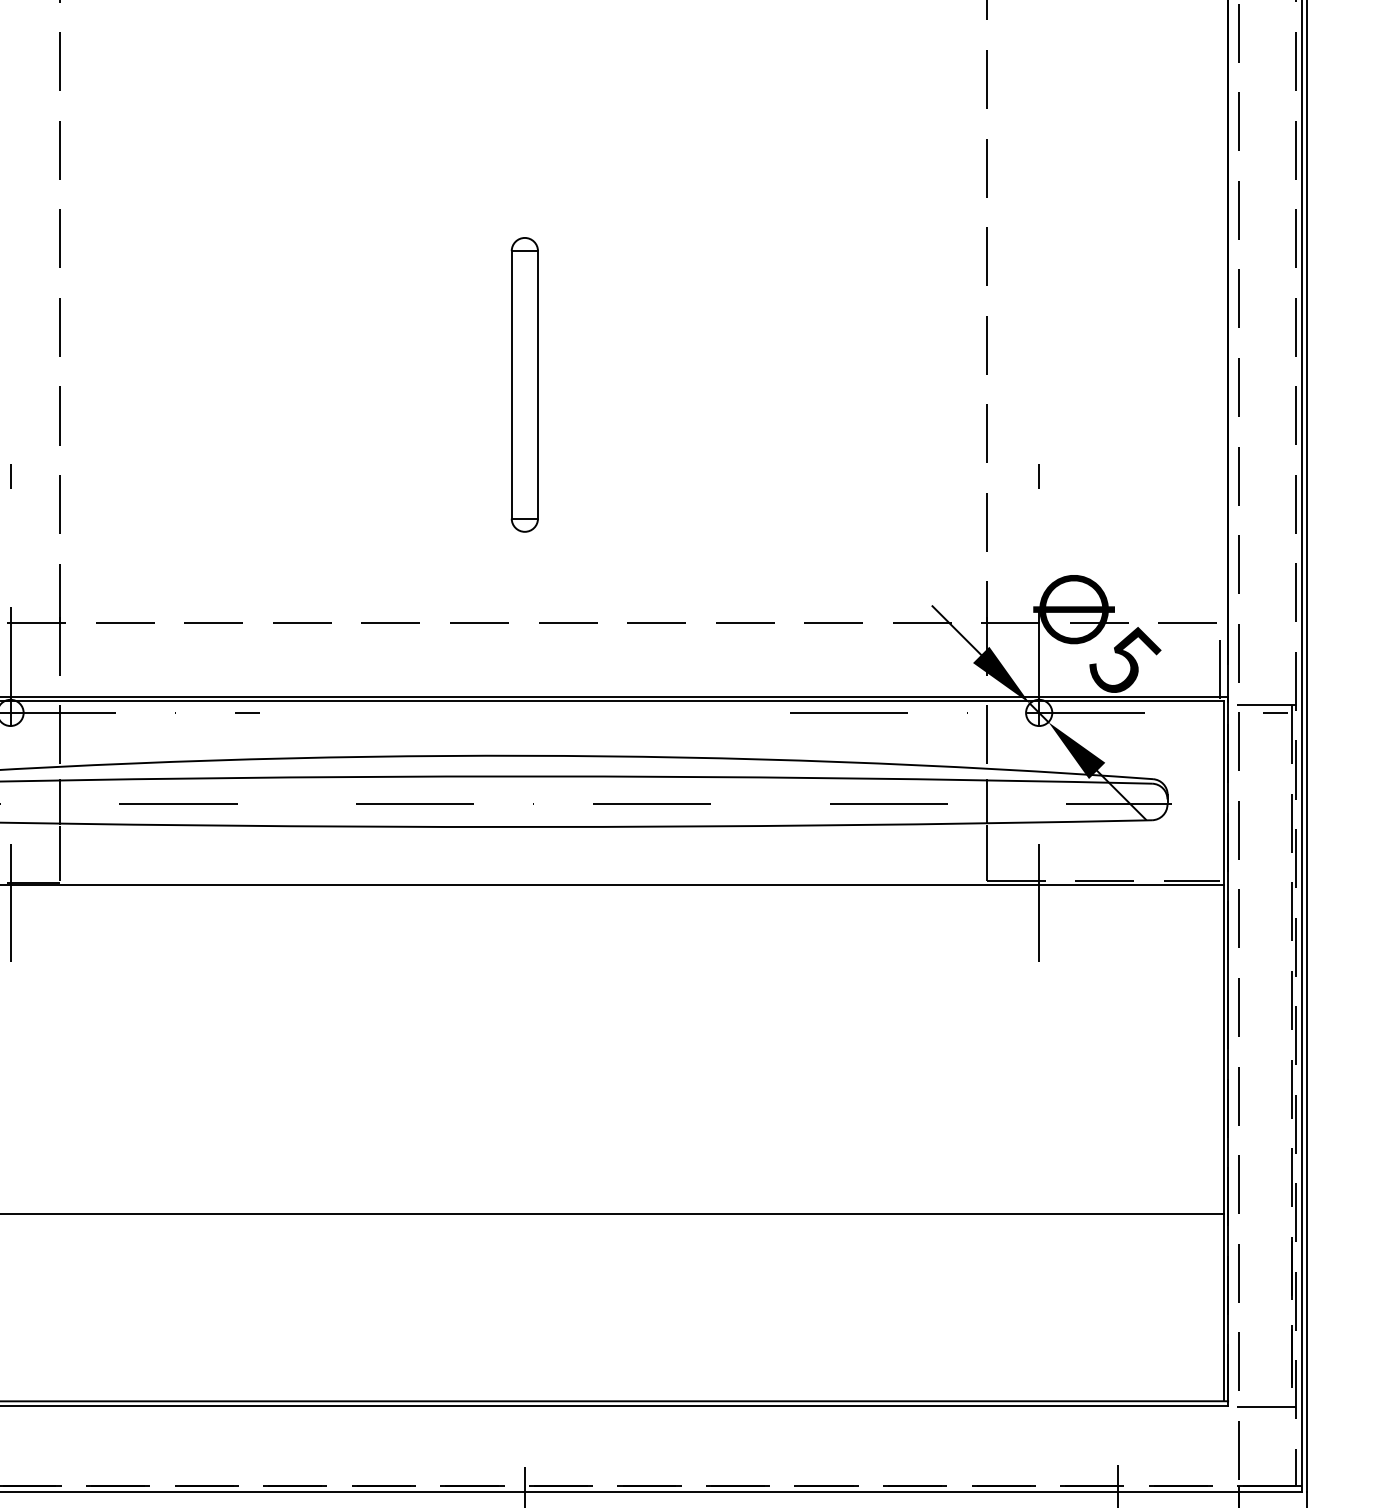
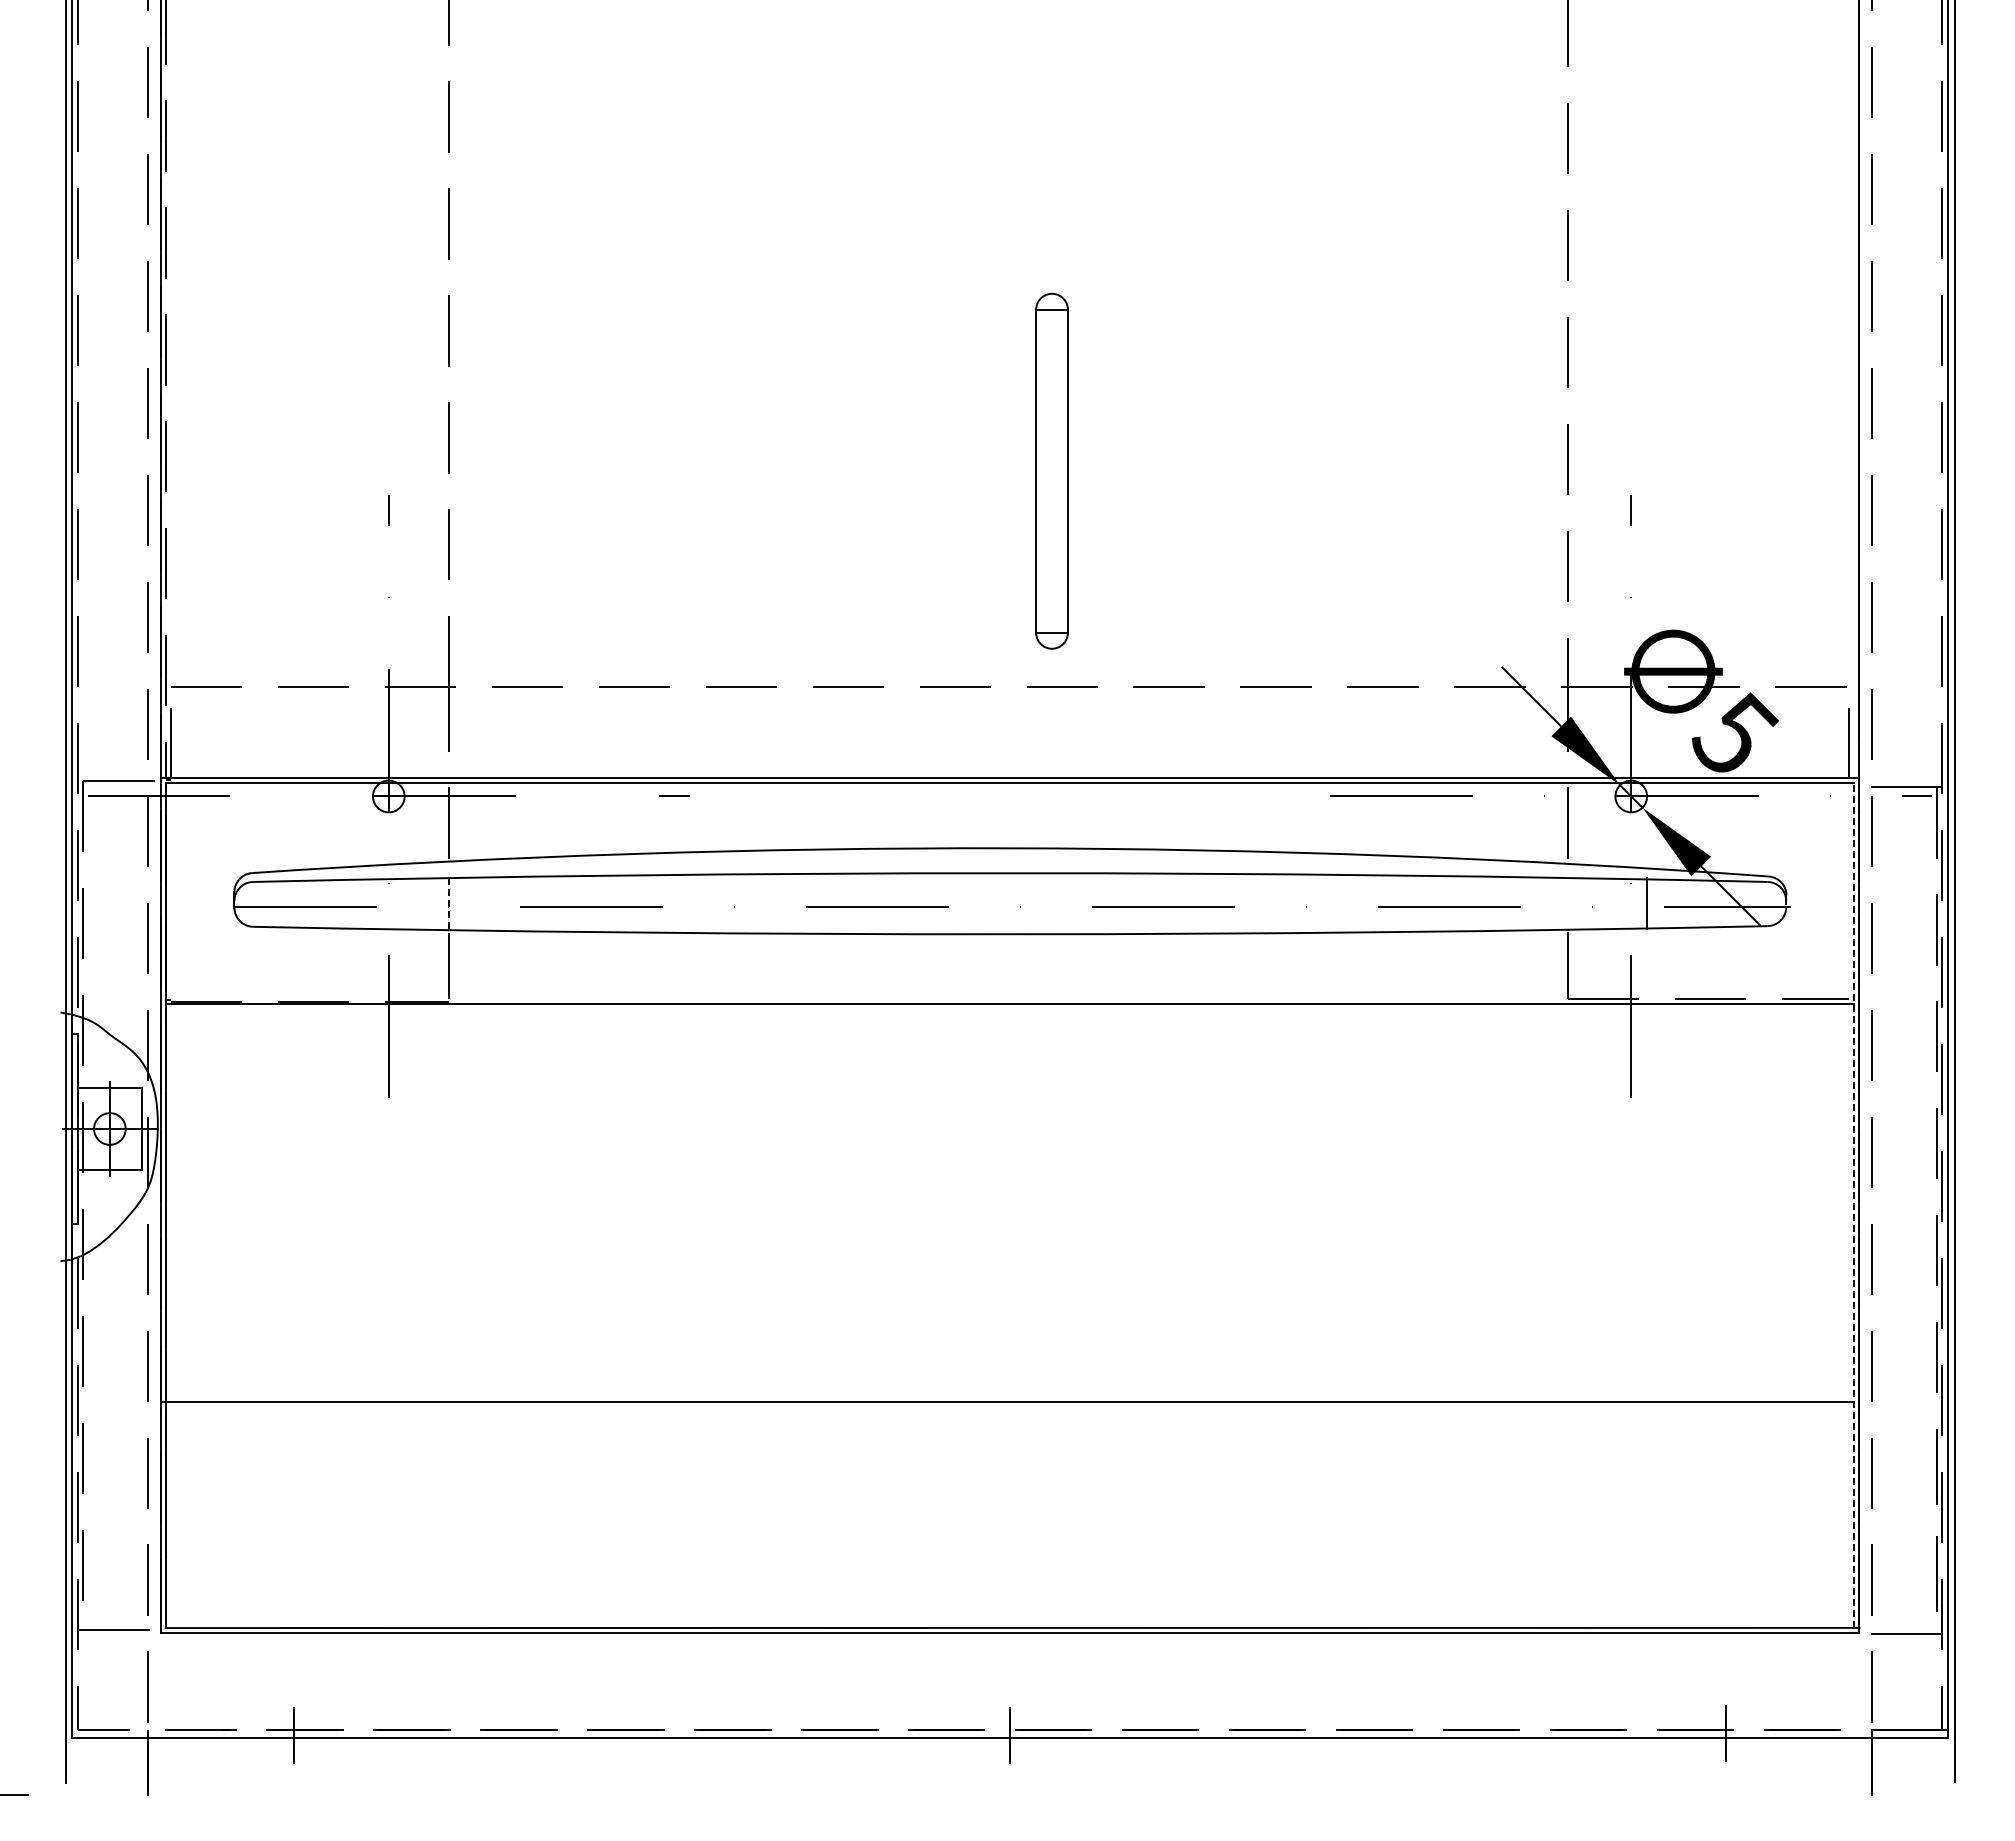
part: (524, 384) -> (1051, 470), moved
line: (986, 801) -> (1646, 903), moved
line: (60, 802) -> (449, 904), solid -> dashed
line: (1224, 1051) -> (1854, 1205), solid -> dashed

